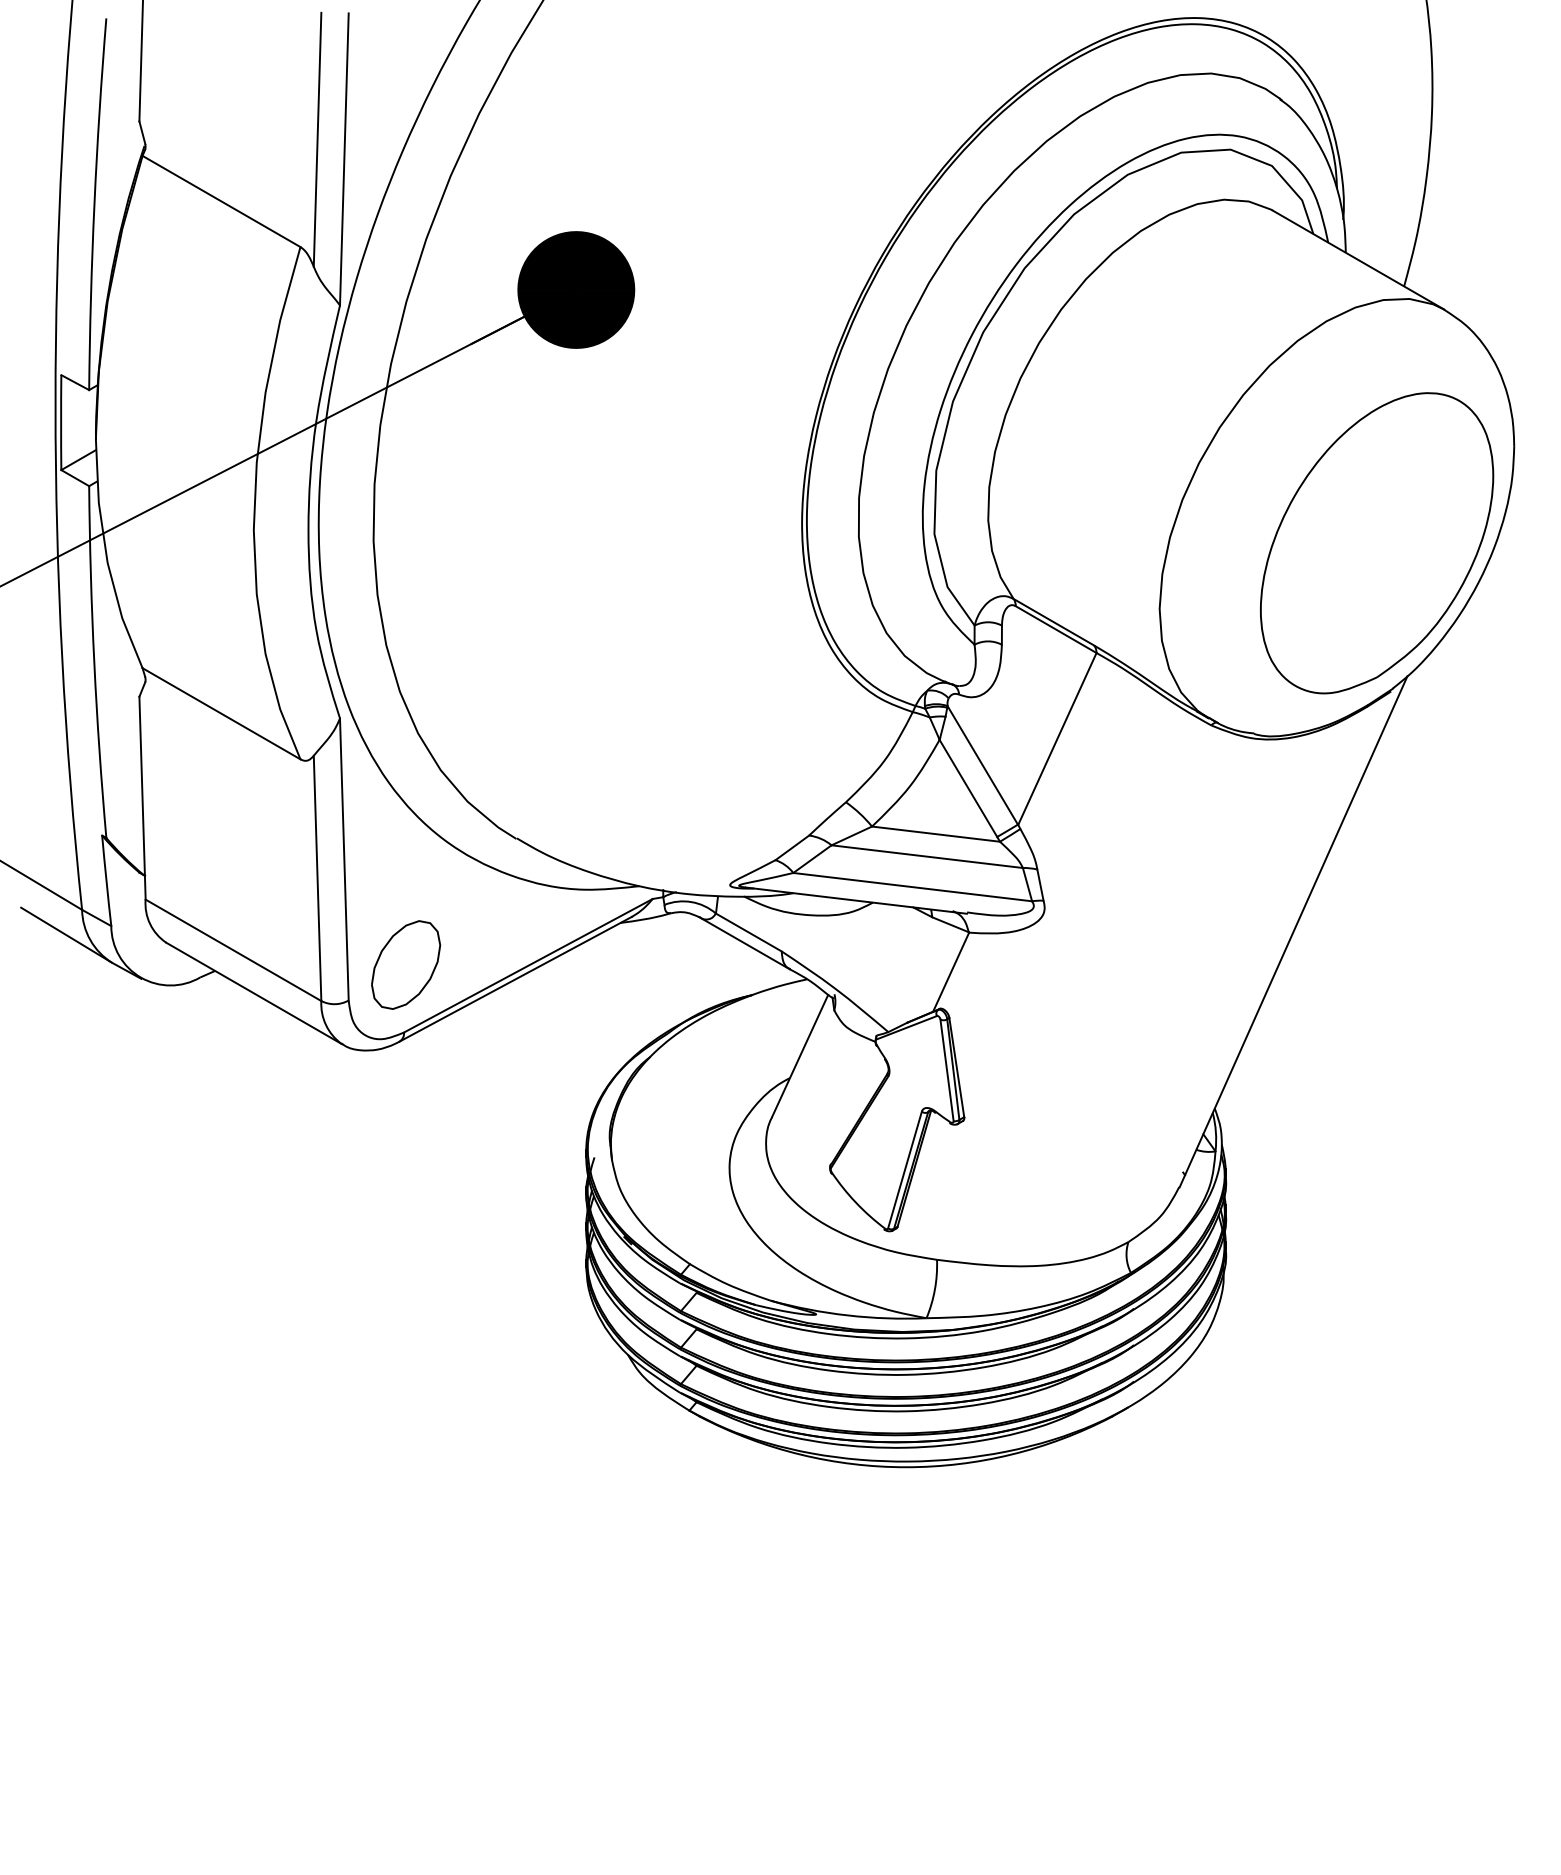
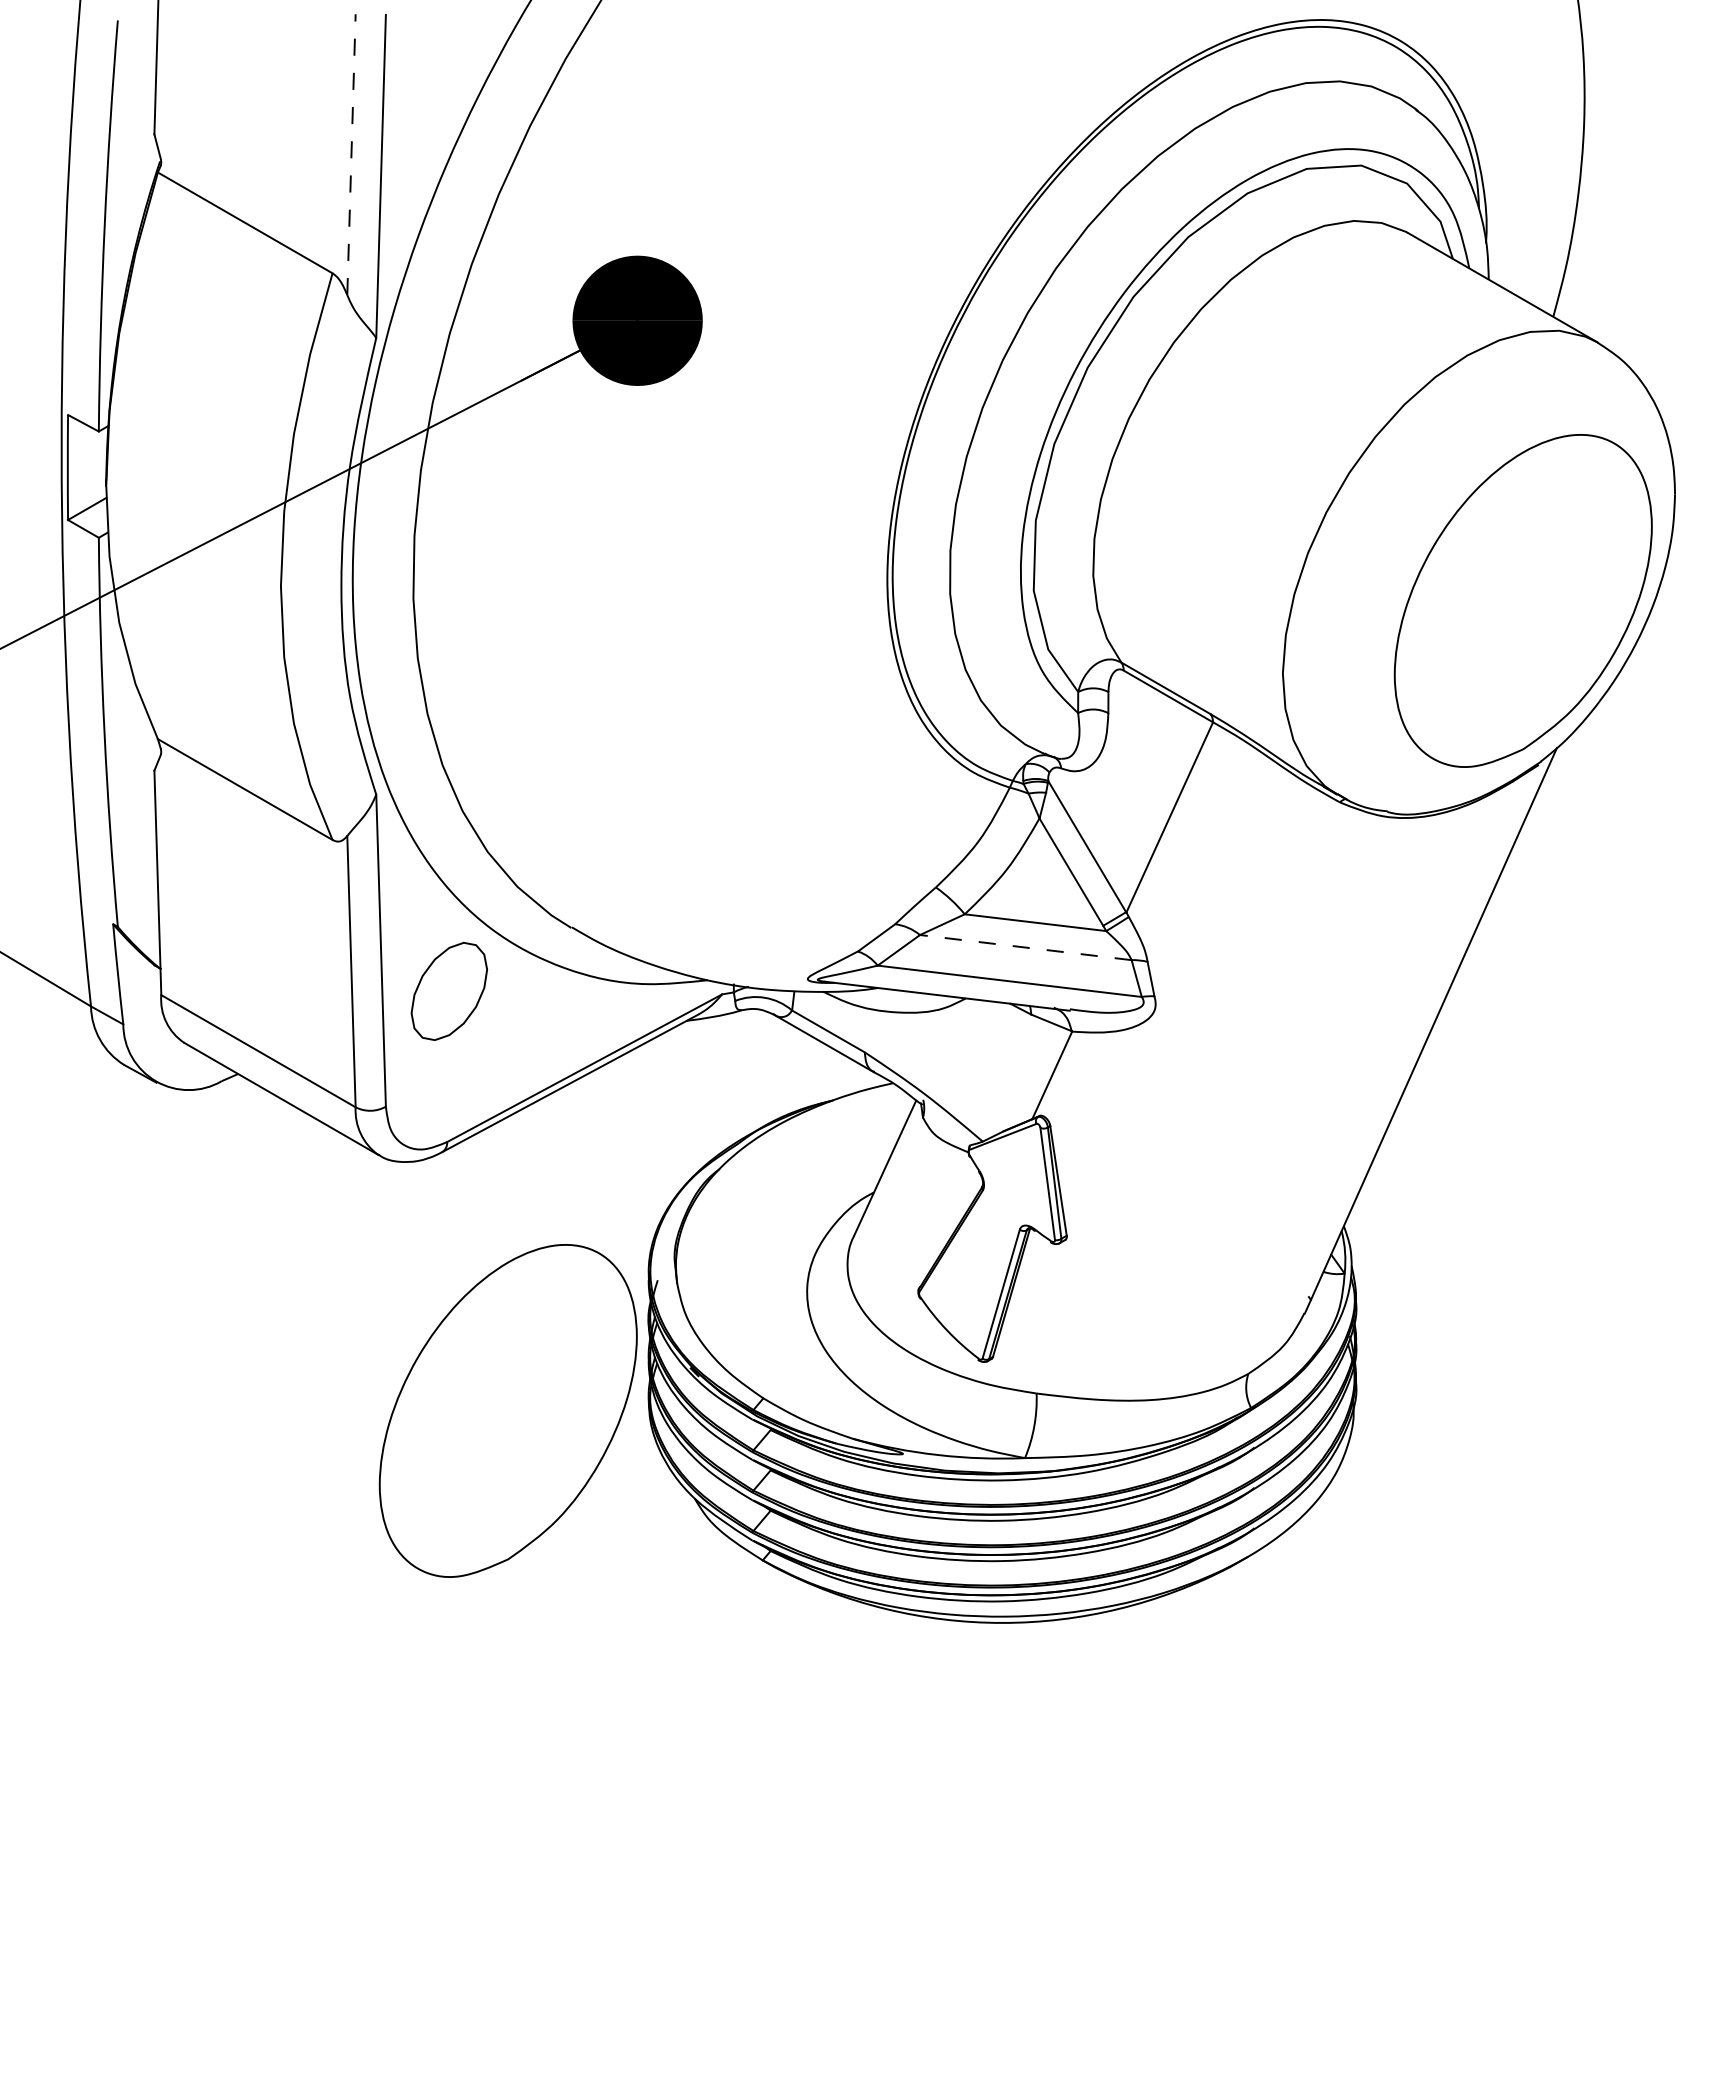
line: (317, 139) -> (351, 154), solid -> dashed
line: (926, 856) -> (1025, 947), solid -> dashed
line: (65, 934) -> (72, 1033), removed
part: (405, 965) -> (448, 991), moved
part: (458, 1275) -> (507, 1410), added

